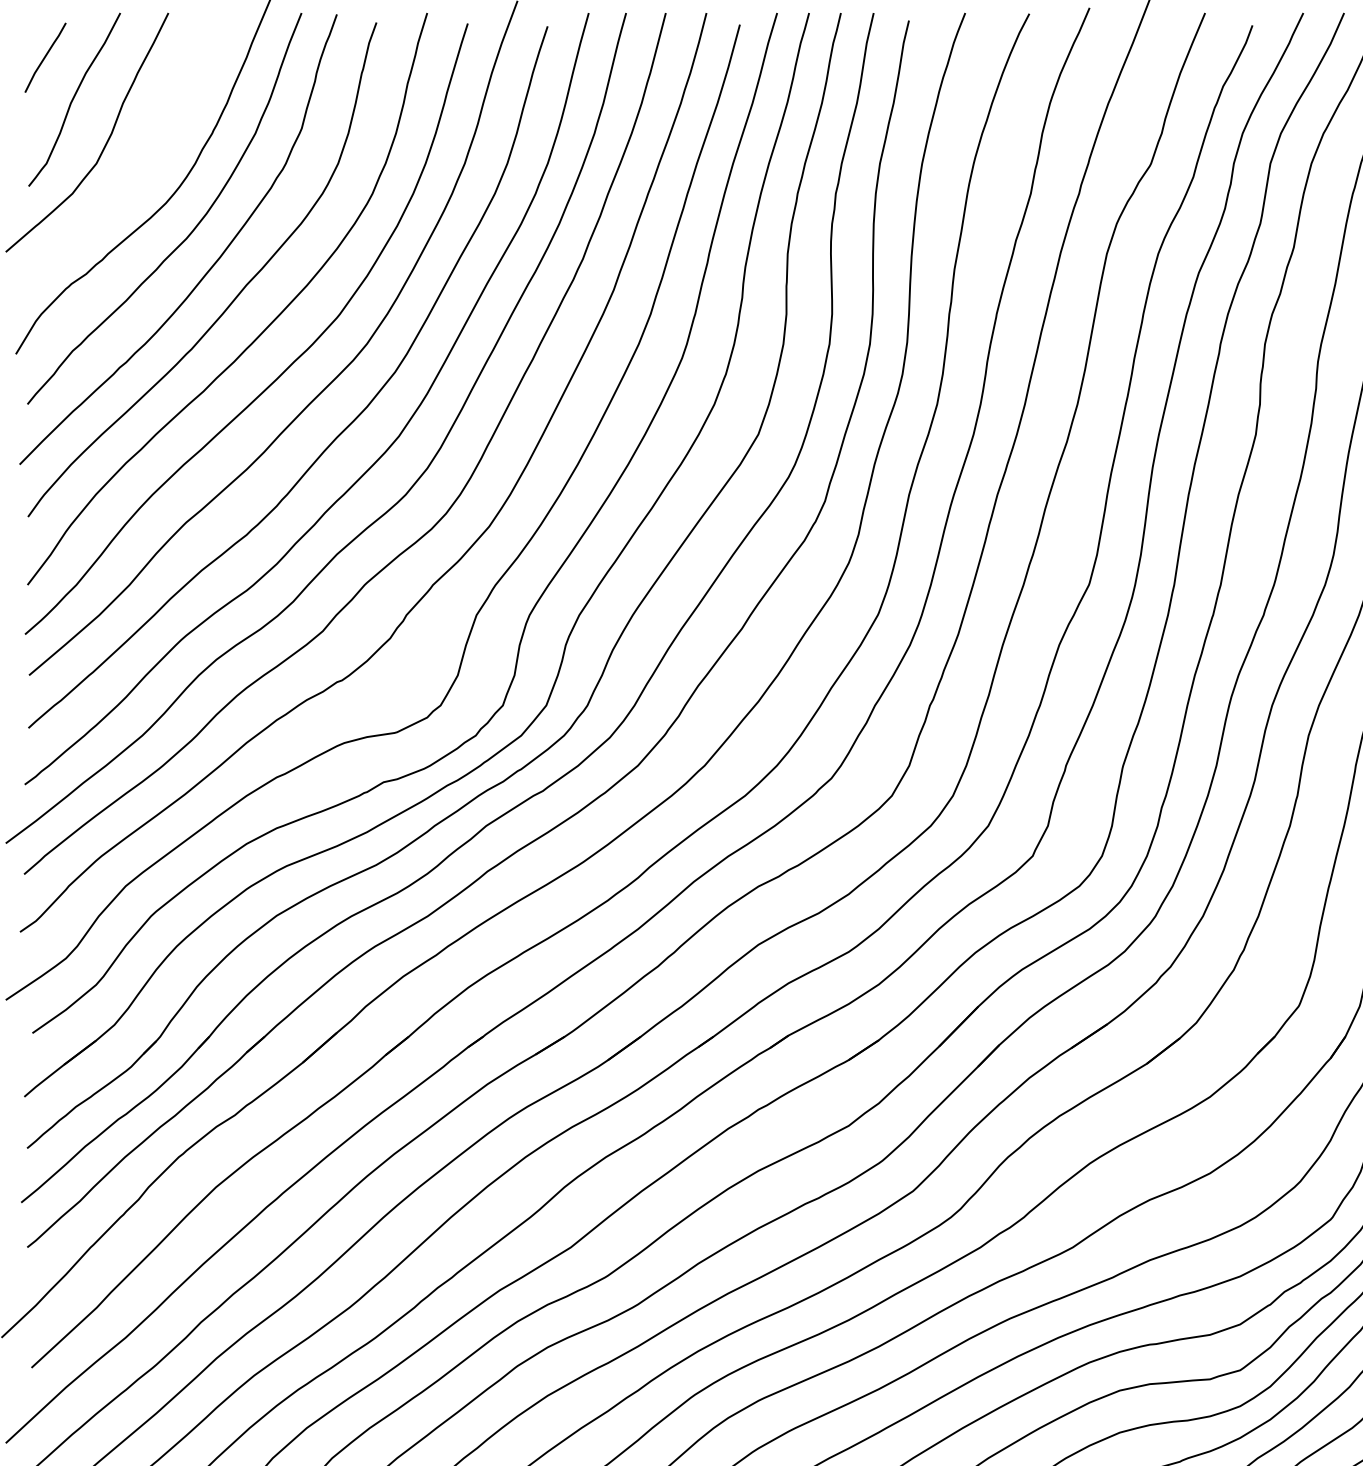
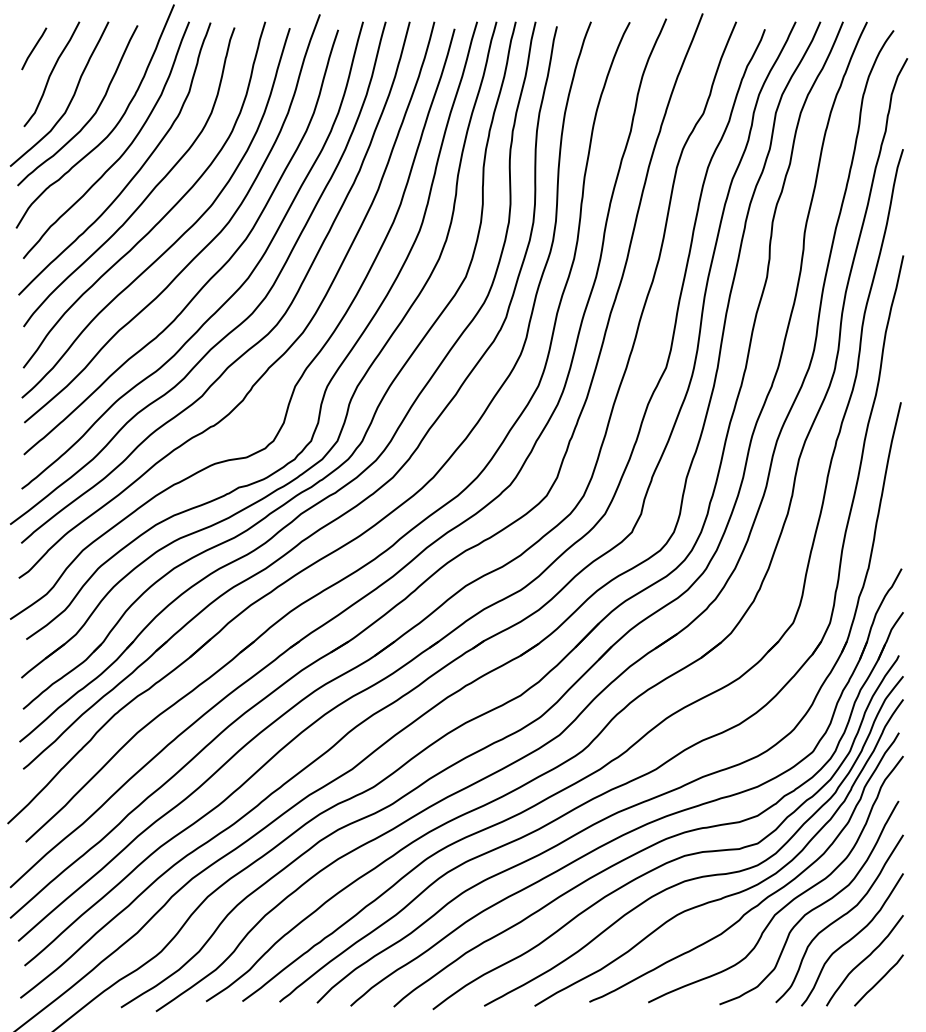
curve: (138, 171) -> (90, 117), added

